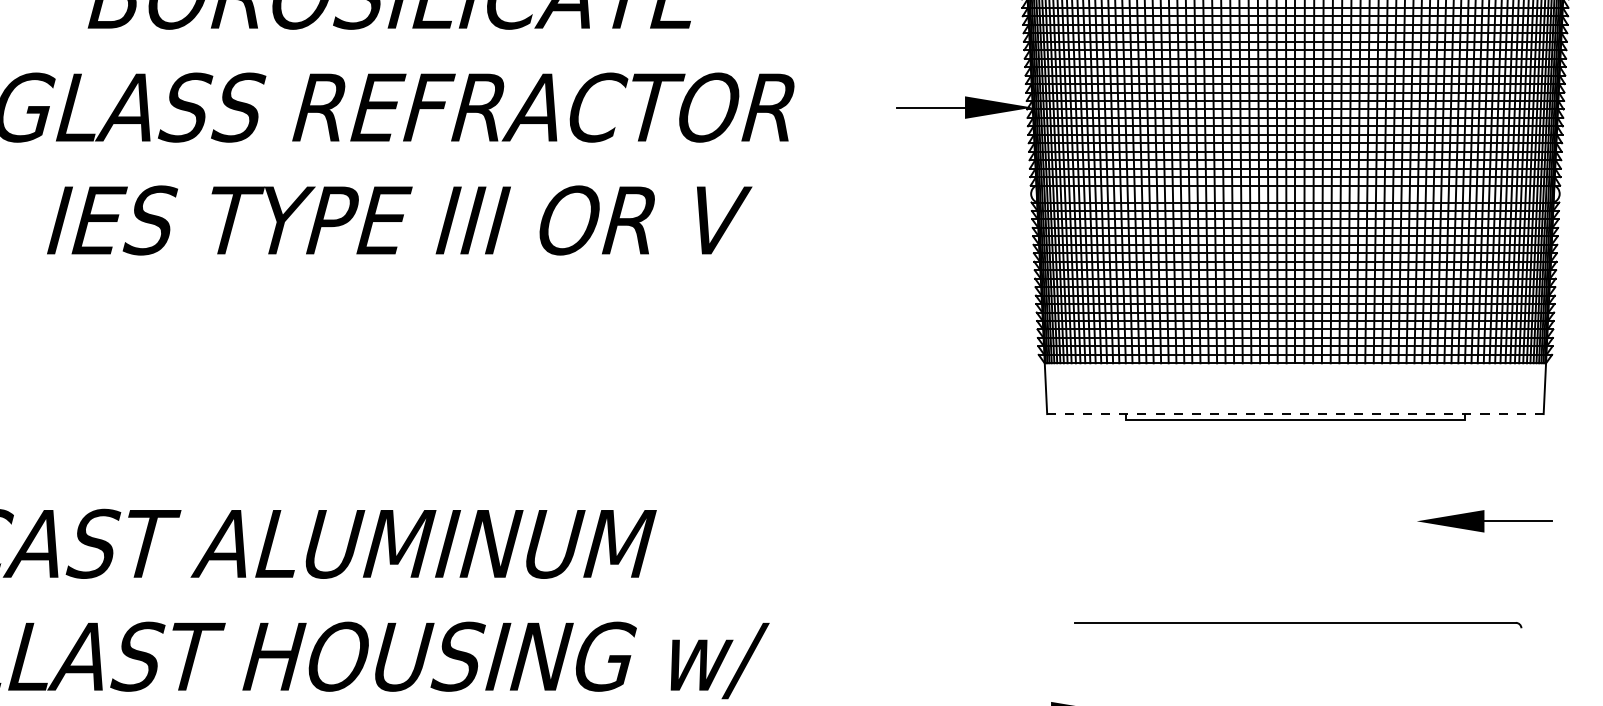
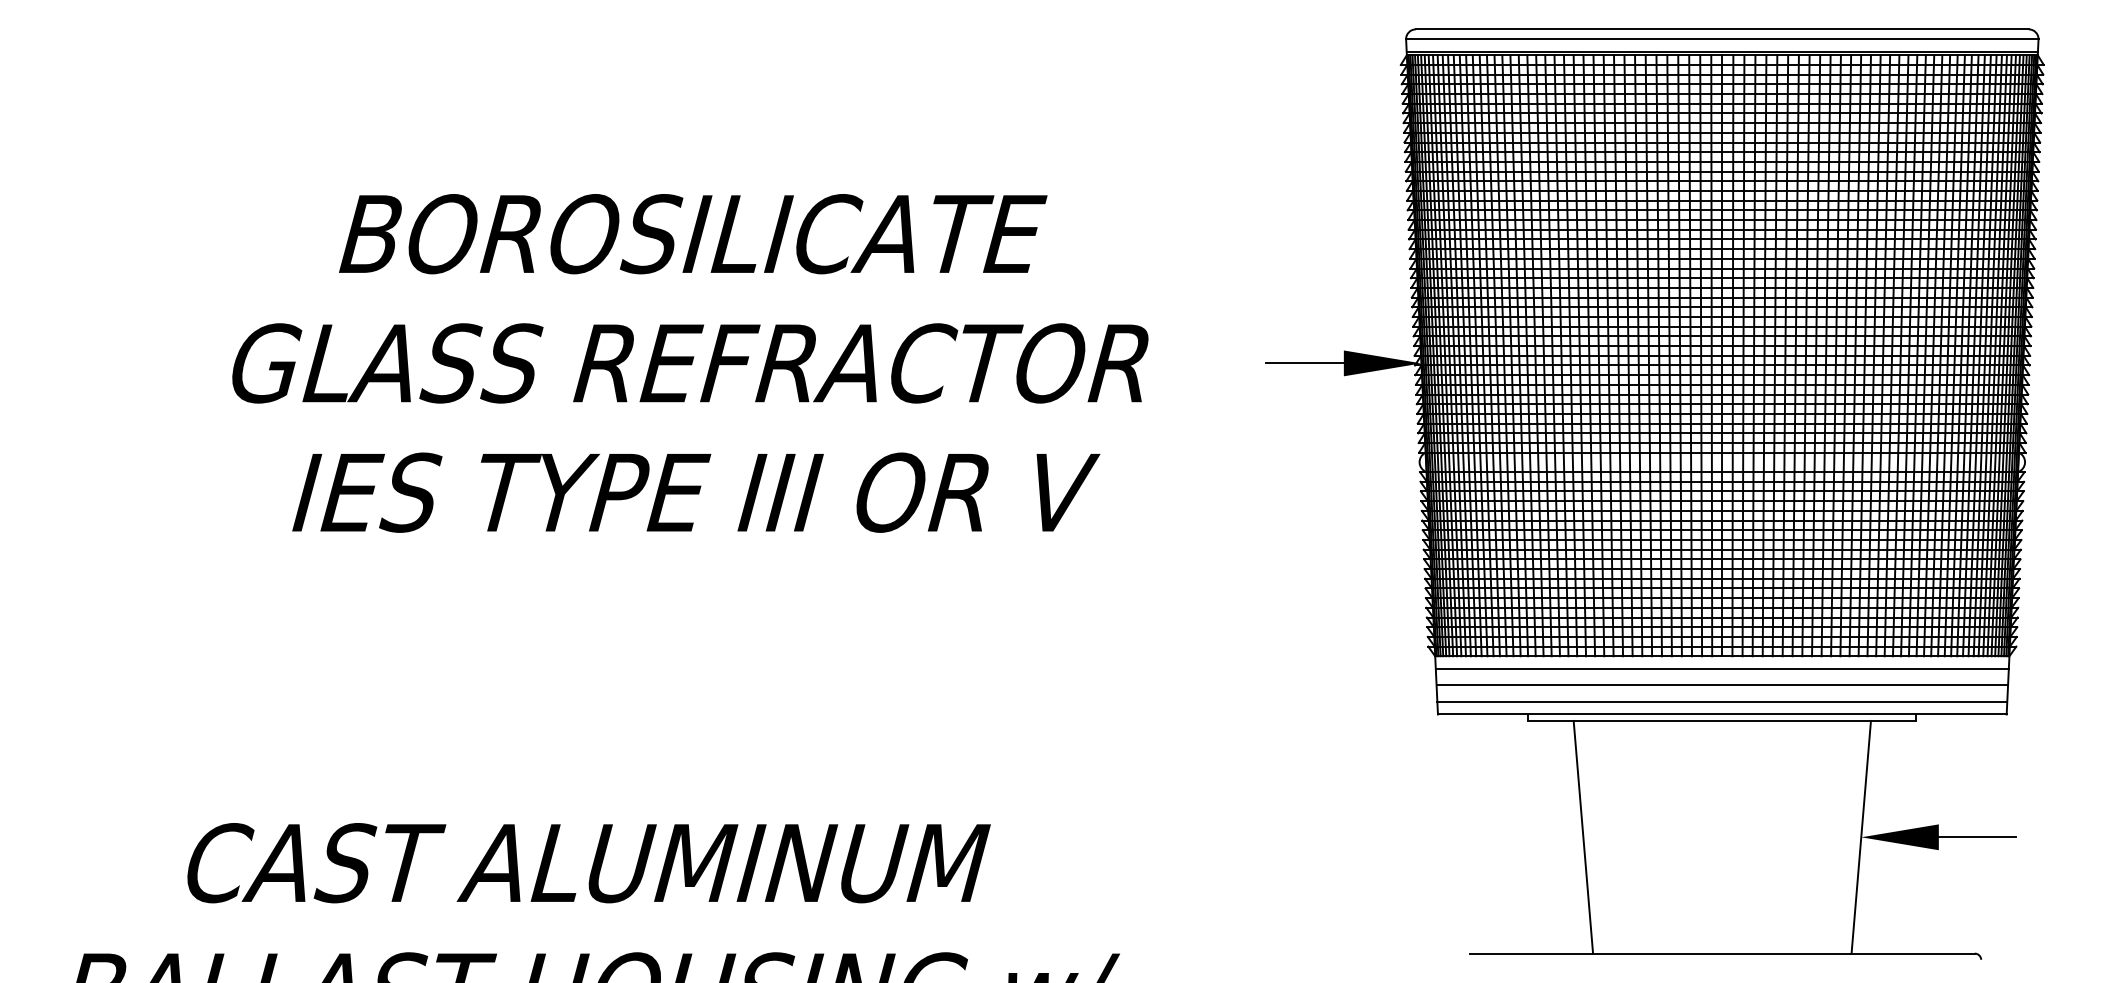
line: (1294, 374) -> (1721, 669), added
line: (1295, 388) -> (1722, 685), added
line: (1295, 402) -> (1722, 701), added
line: (1295, 414) -> (1722, 714), dashed -> solid
line: (1174, 520) -> (1583, 836), added
line: (1416, 520) -> (1860, 836), added

